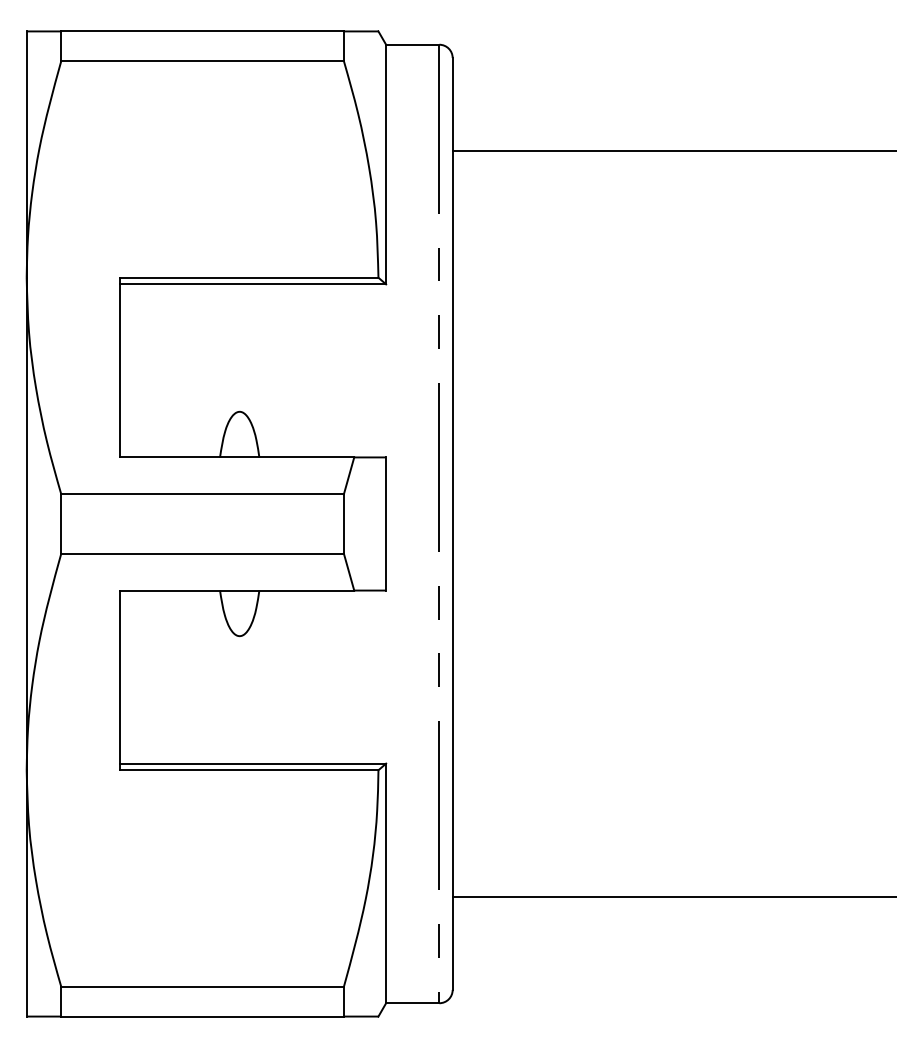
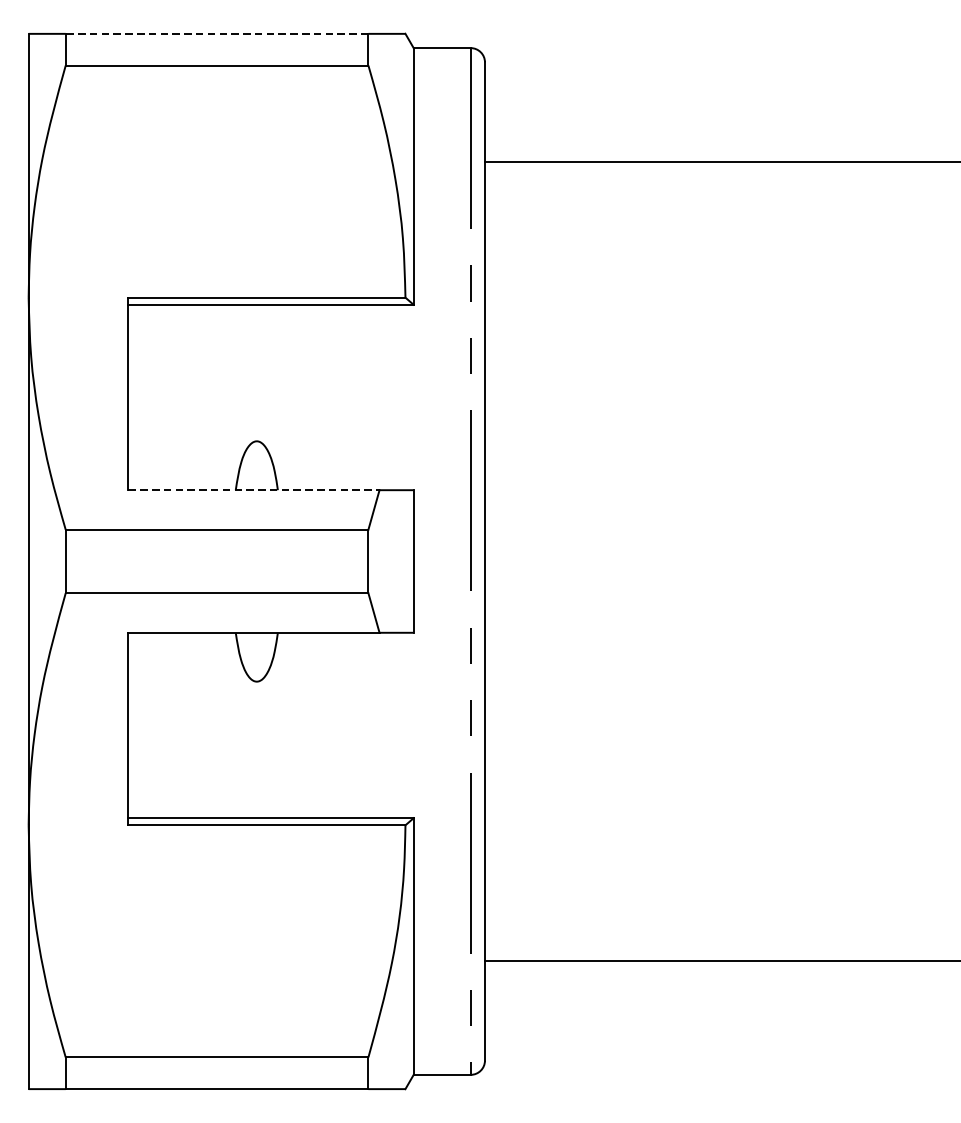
line: (202, 31) -> (216, 33), solid -> dashed
line: (237, 457) -> (254, 490), solid -> dashed

